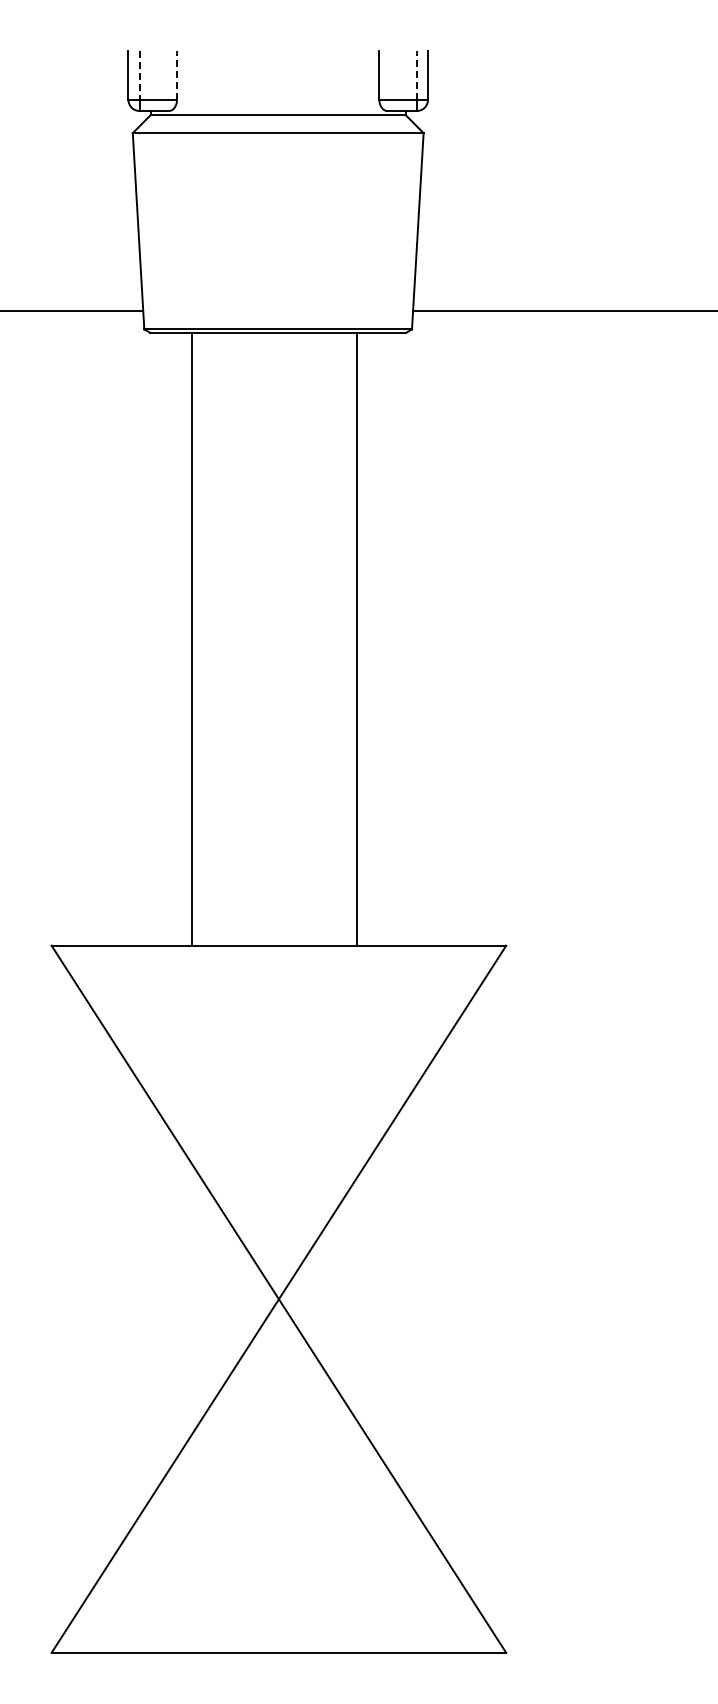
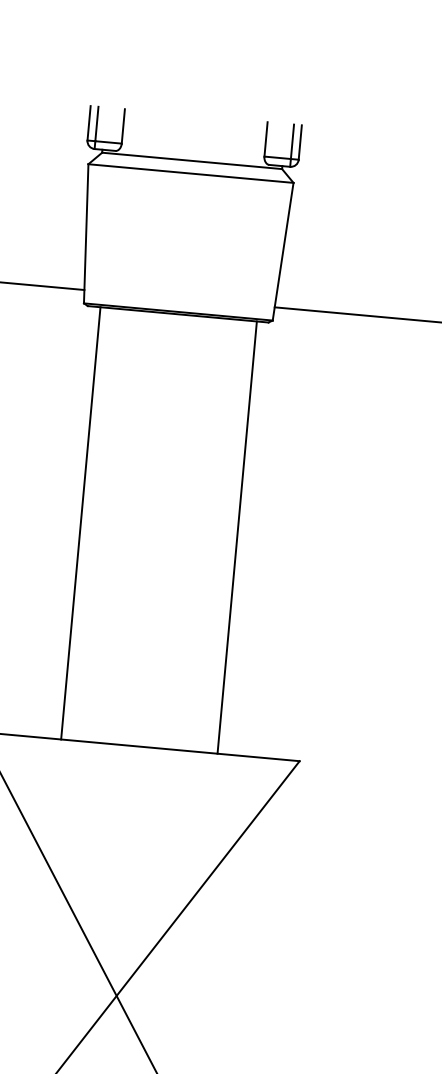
line: (177, 75) -> (123, 126), dashed -> solid
line: (416, 75) -> (292, 141), dashed -> solid
line: (139, 76) -> (96, 124), dashed -> solid
line: (192, 638) -> (81, 522), moved
line: (356, 638) -> (237, 537), moved

